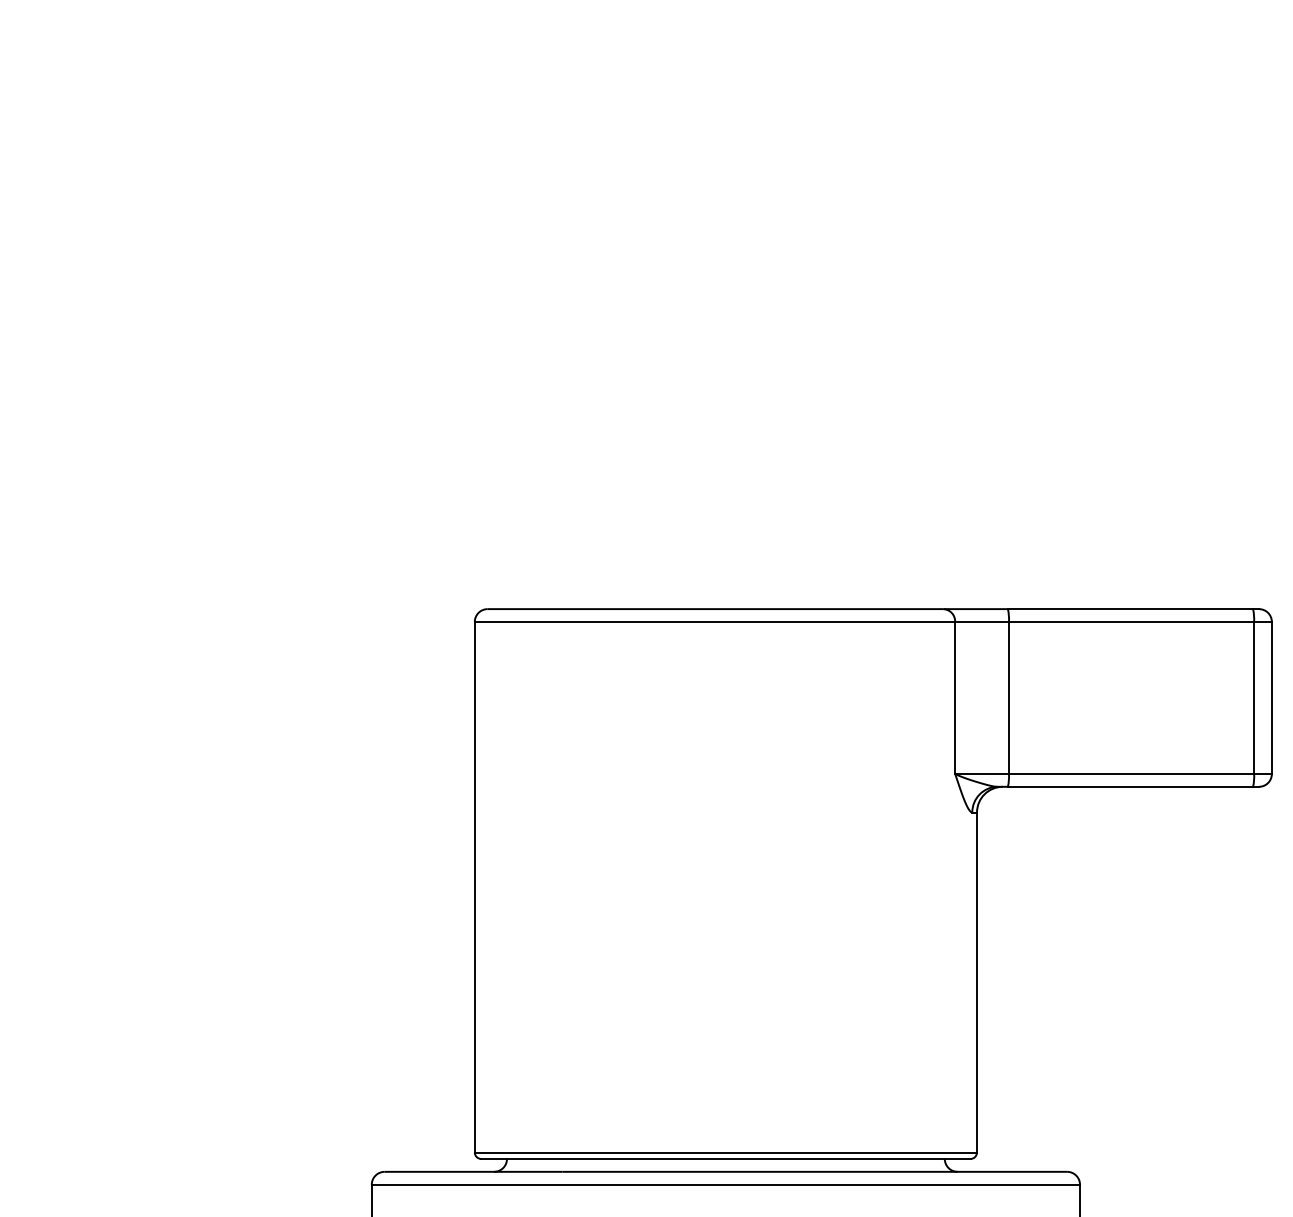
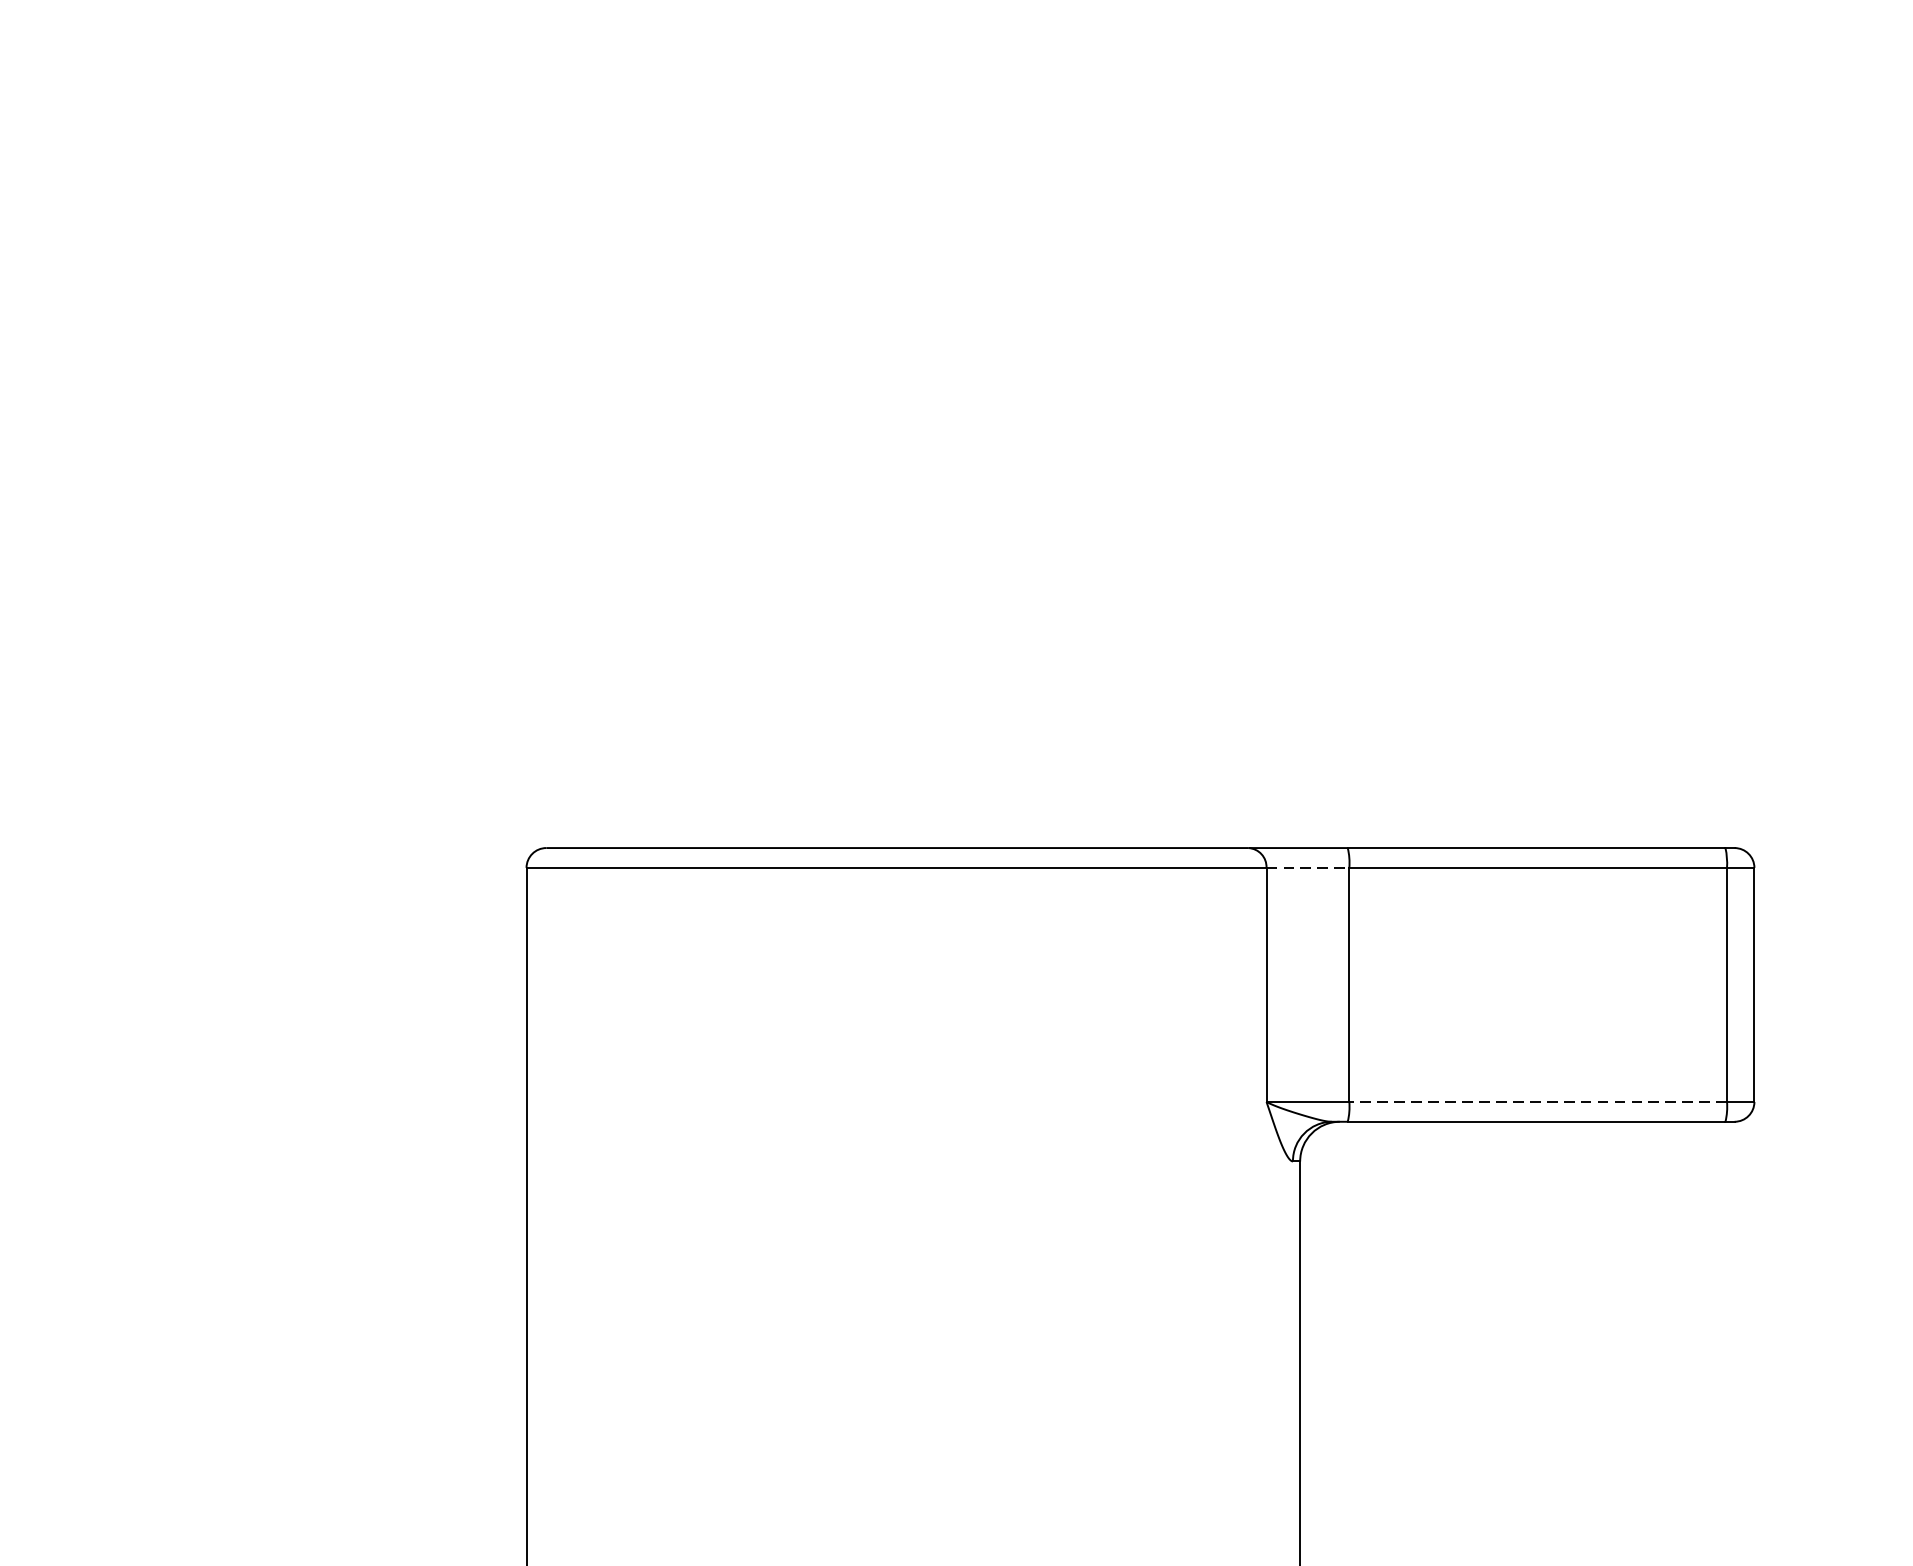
line: (982, 622) -> (1308, 868), solid -> dashed
line: (1131, 773) -> (1538, 1101), solid -> dashed

